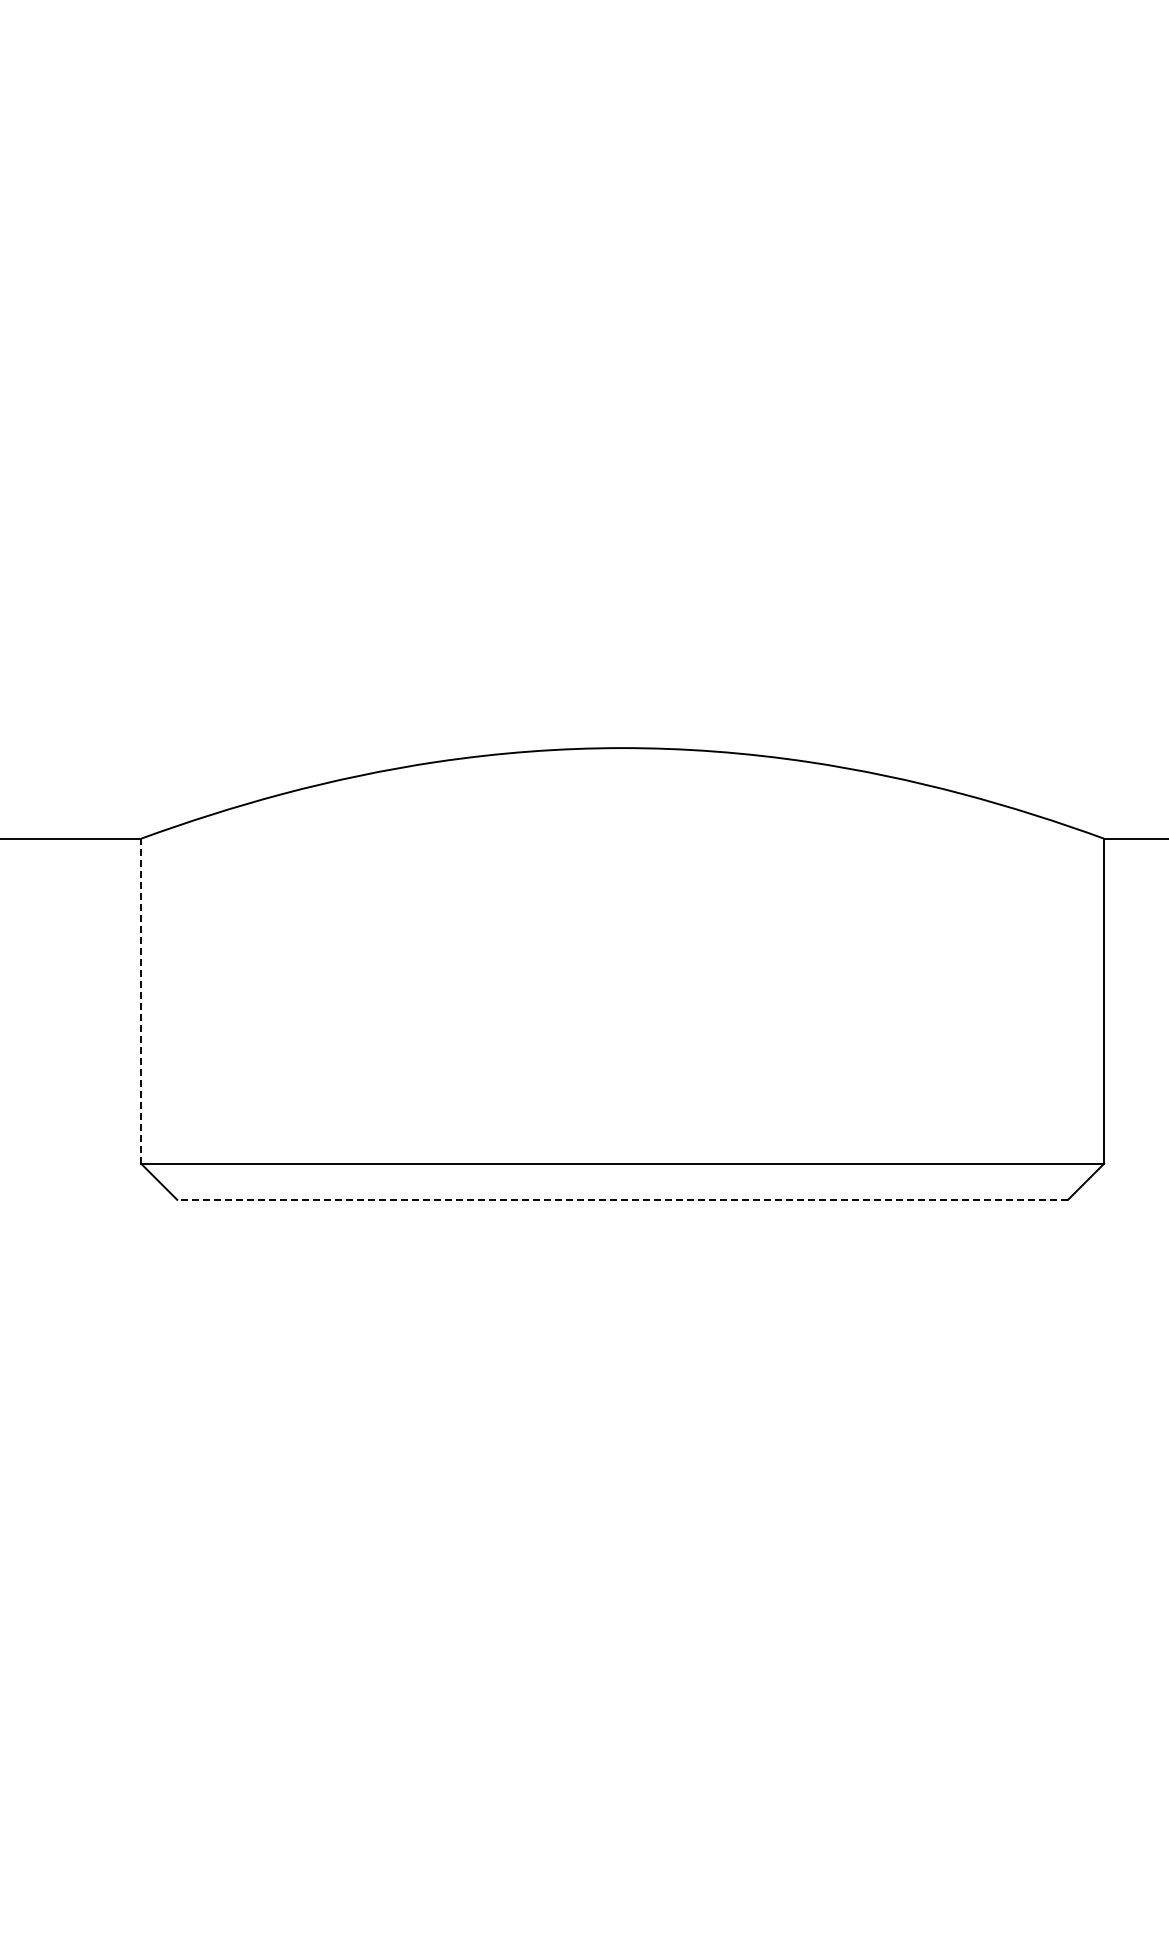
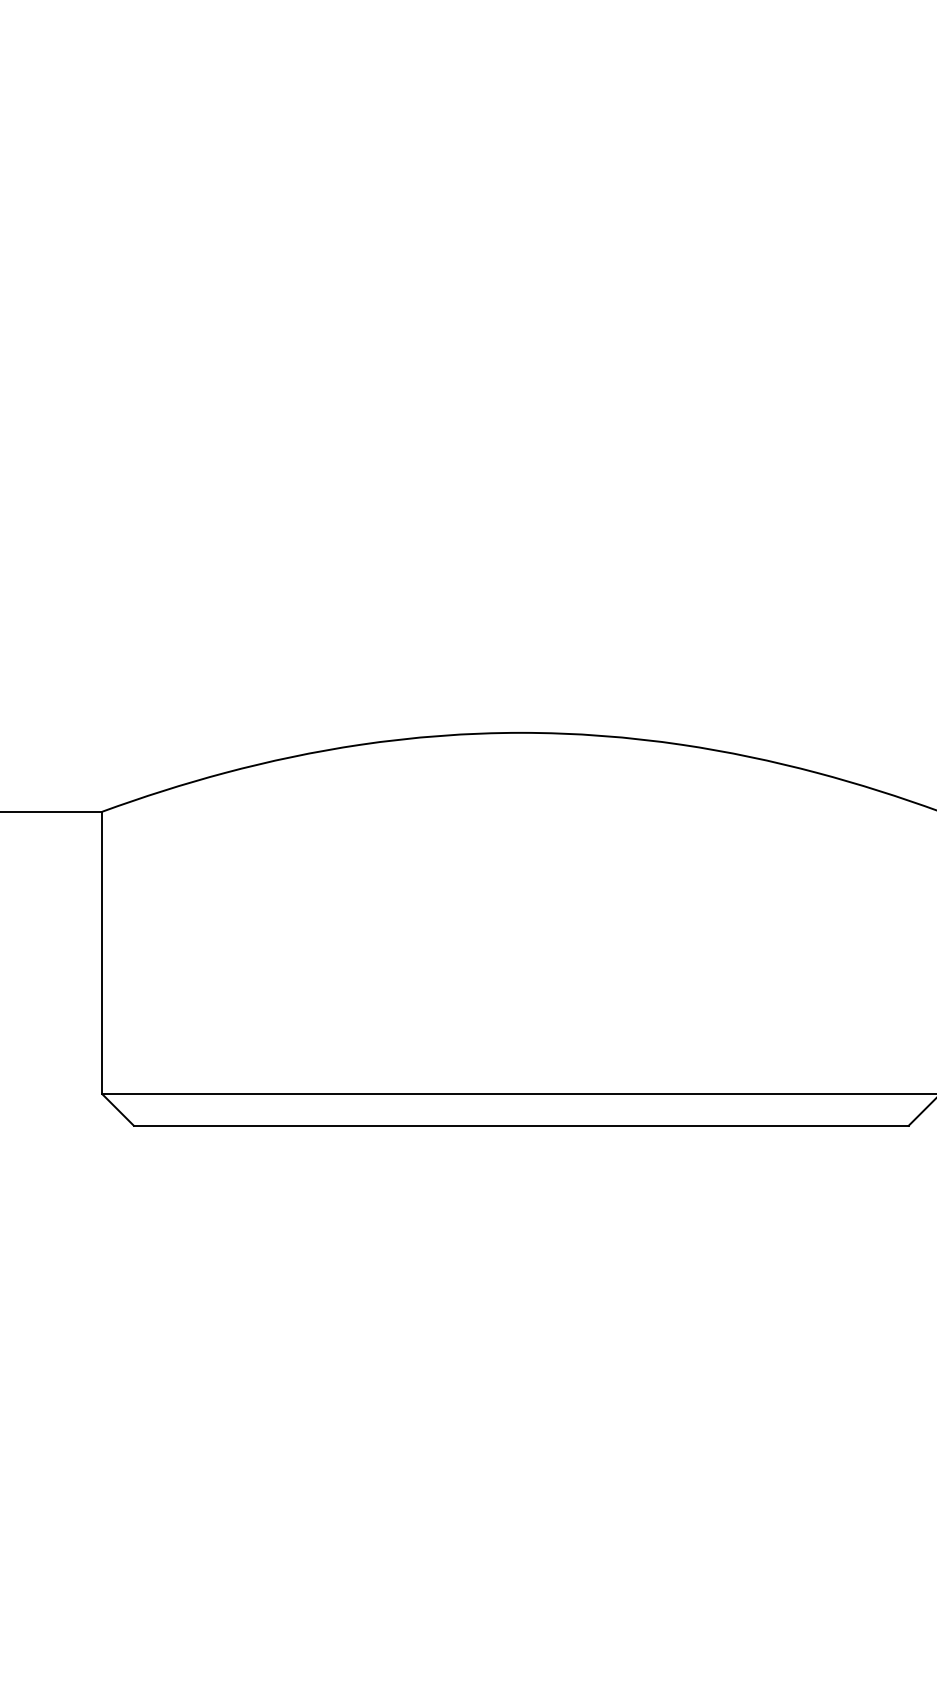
line: (141, 1001) -> (102, 953), dashed -> solid
line: (622, 1199) -> (521, 1125), dashed -> solid

